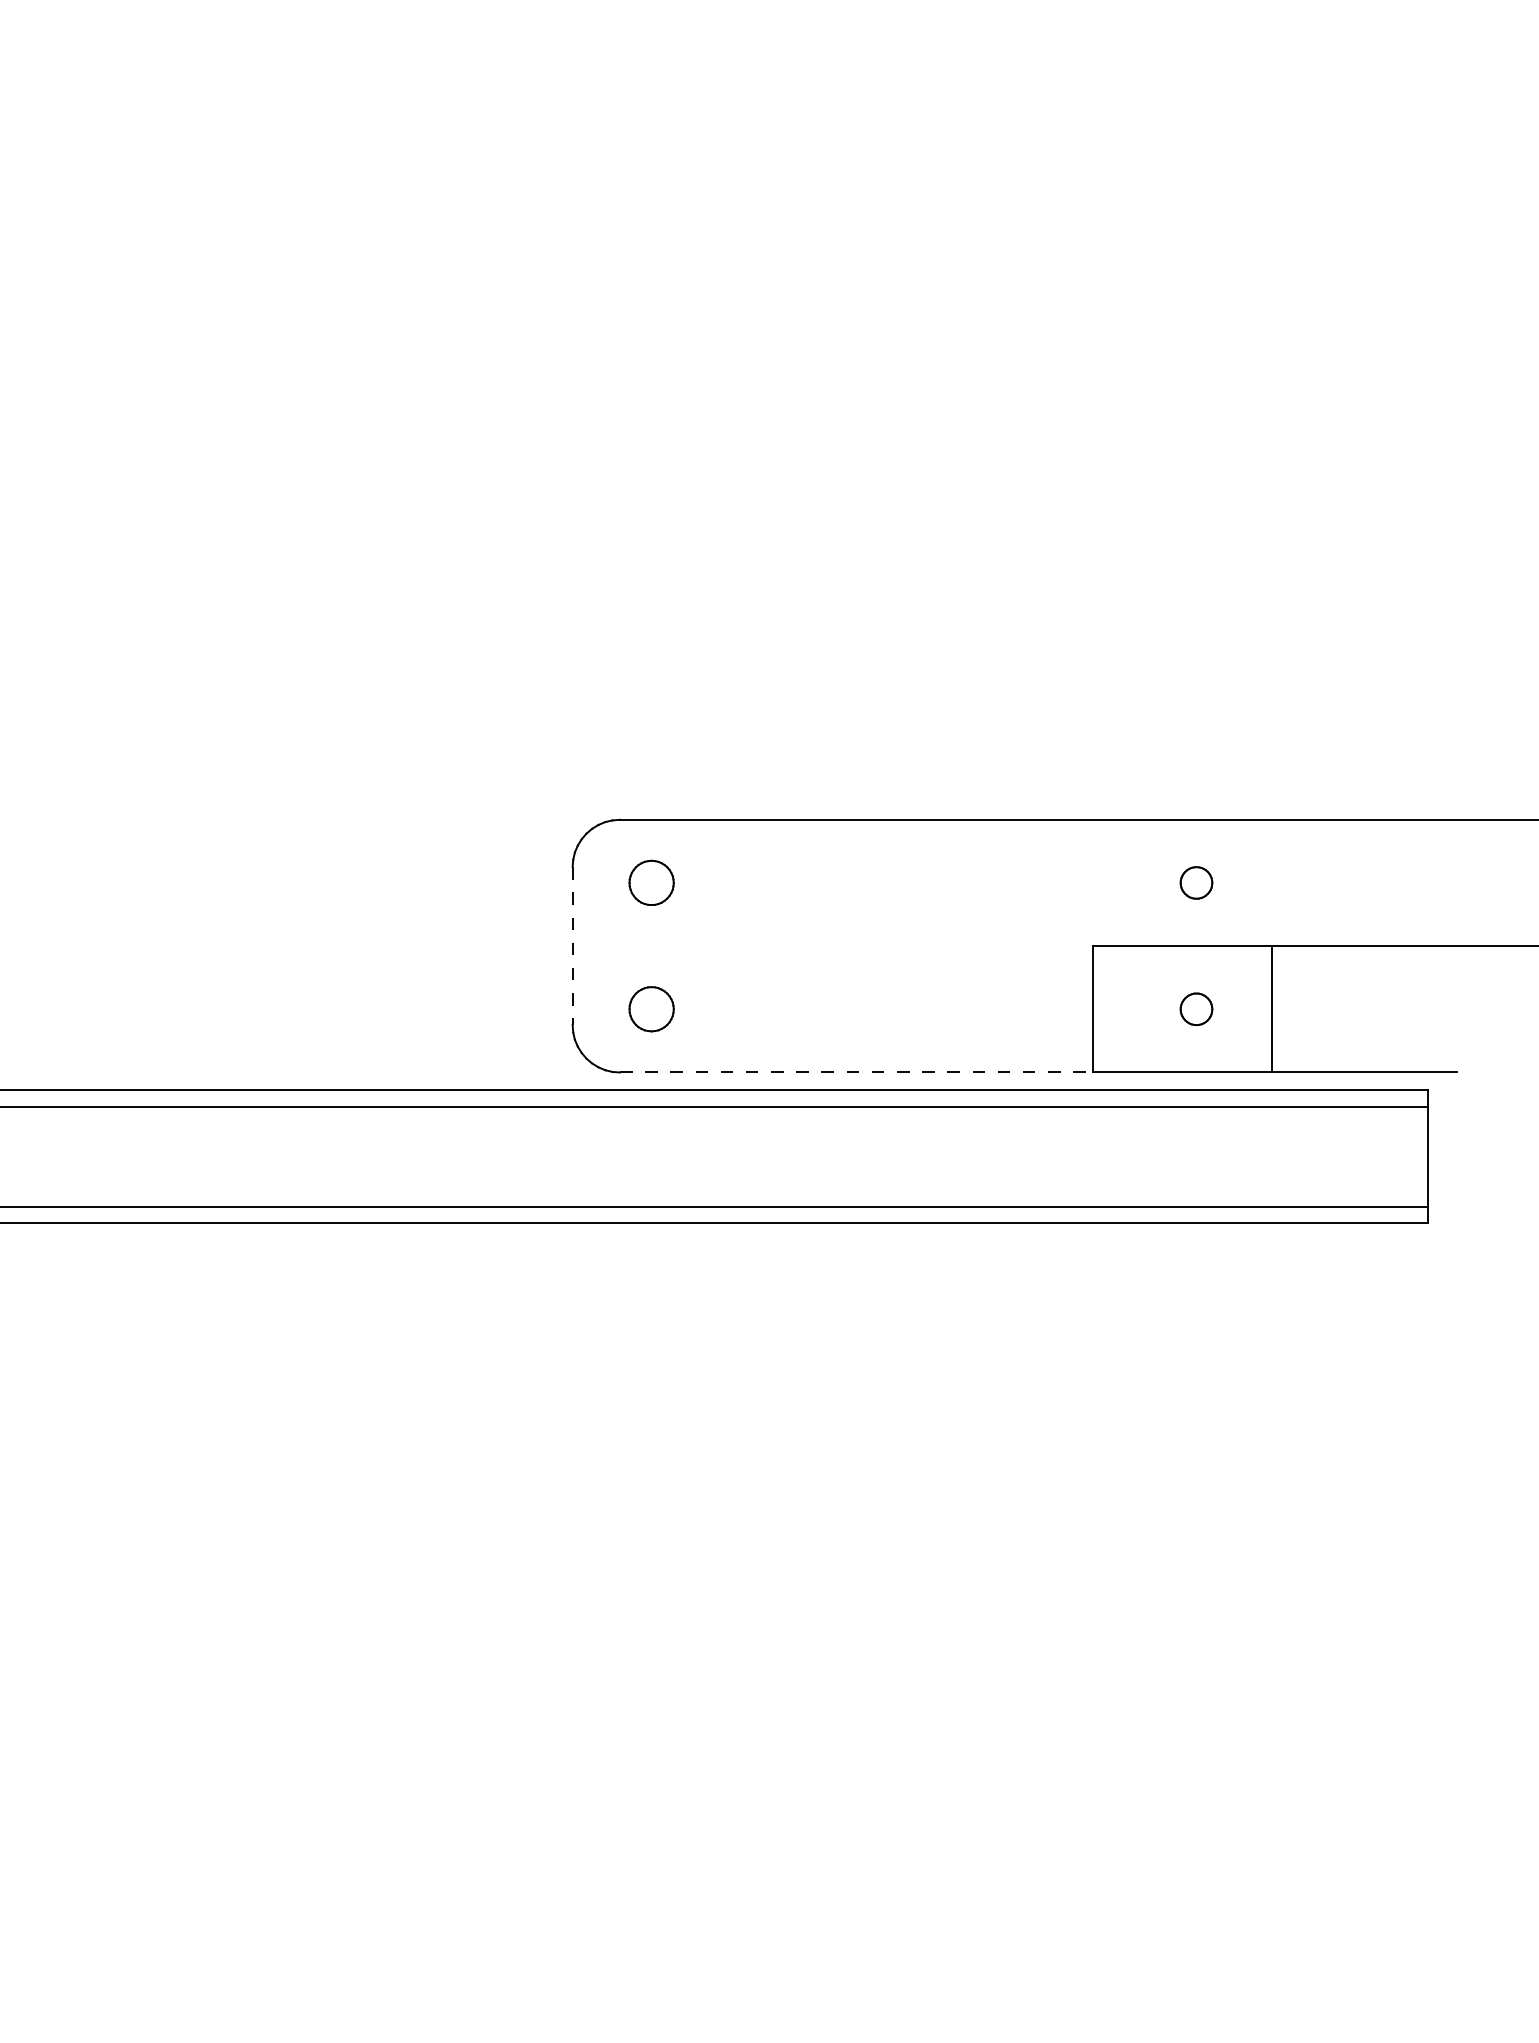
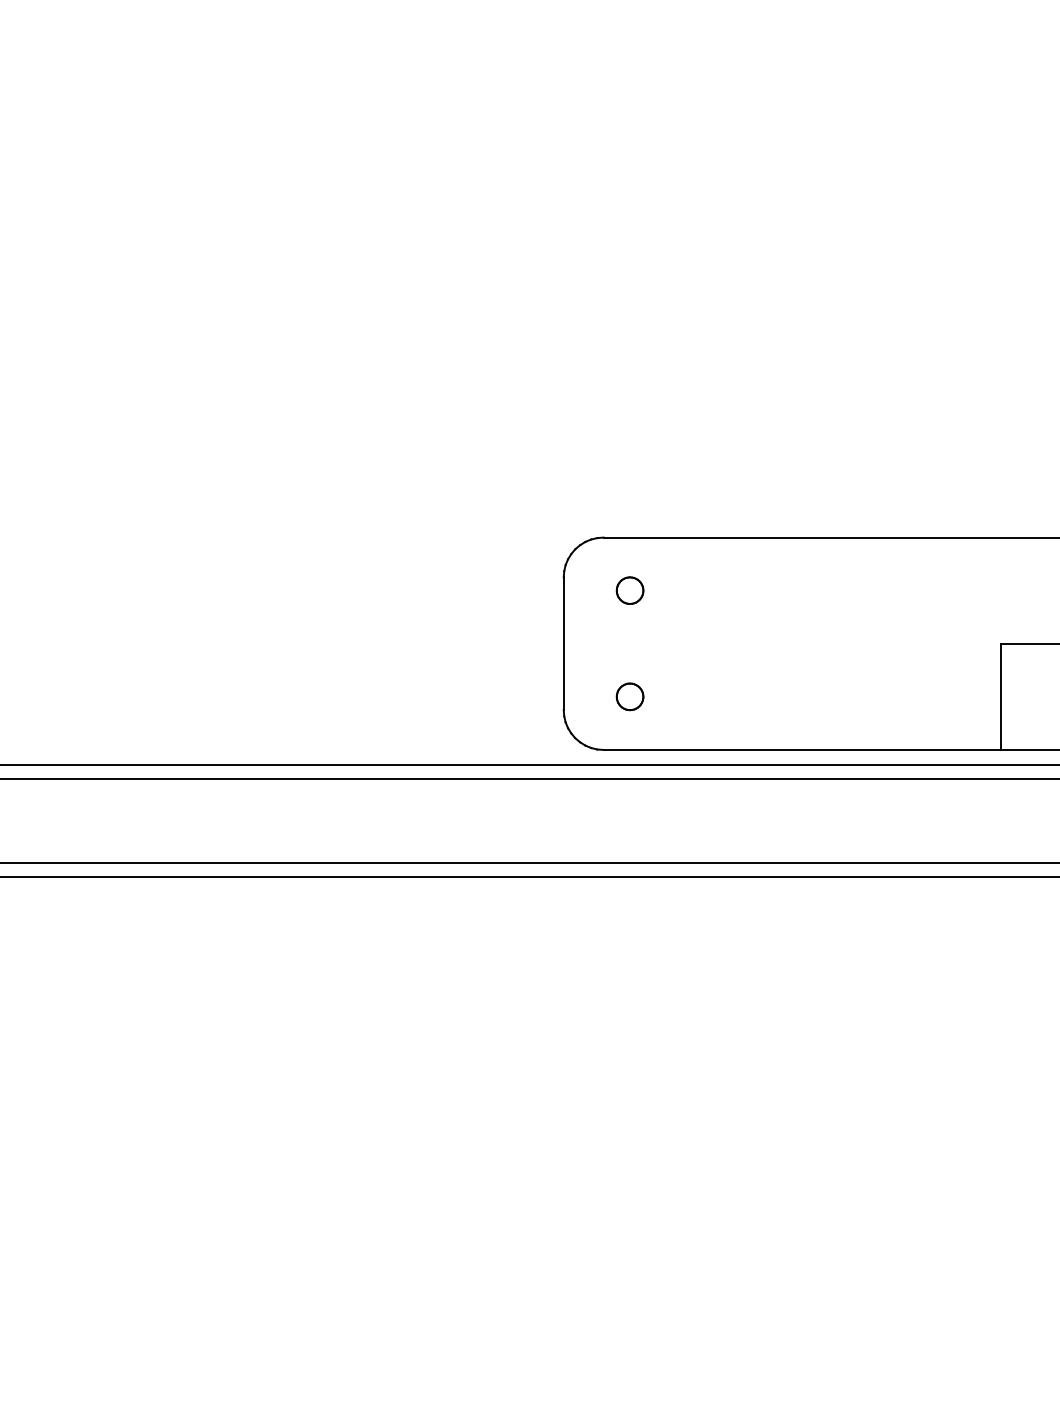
part: (651, 882) -> (630, 590), size x0.71
line: (572, 946) -> (563, 644), dashed -> solid
part: (651, 1009) -> (630, 697), size x0.71
line: (856, 1072) -> (802, 749), dashed -> solid

